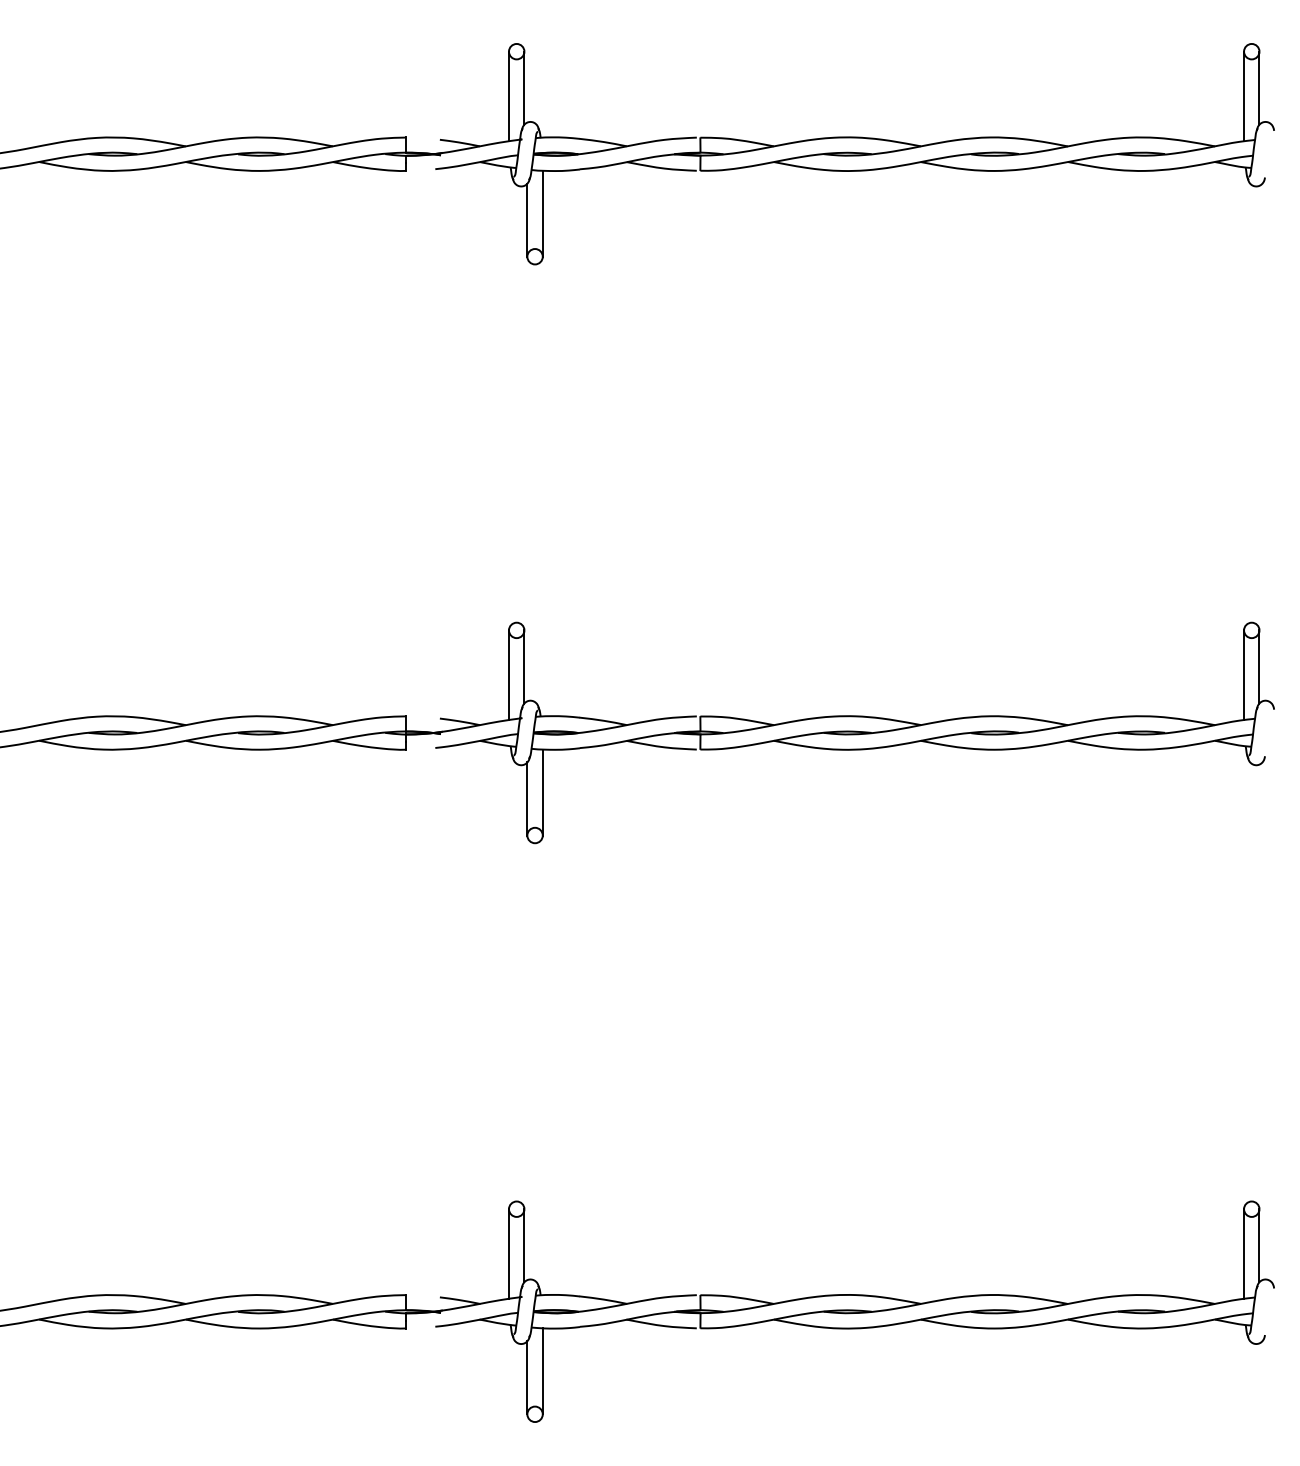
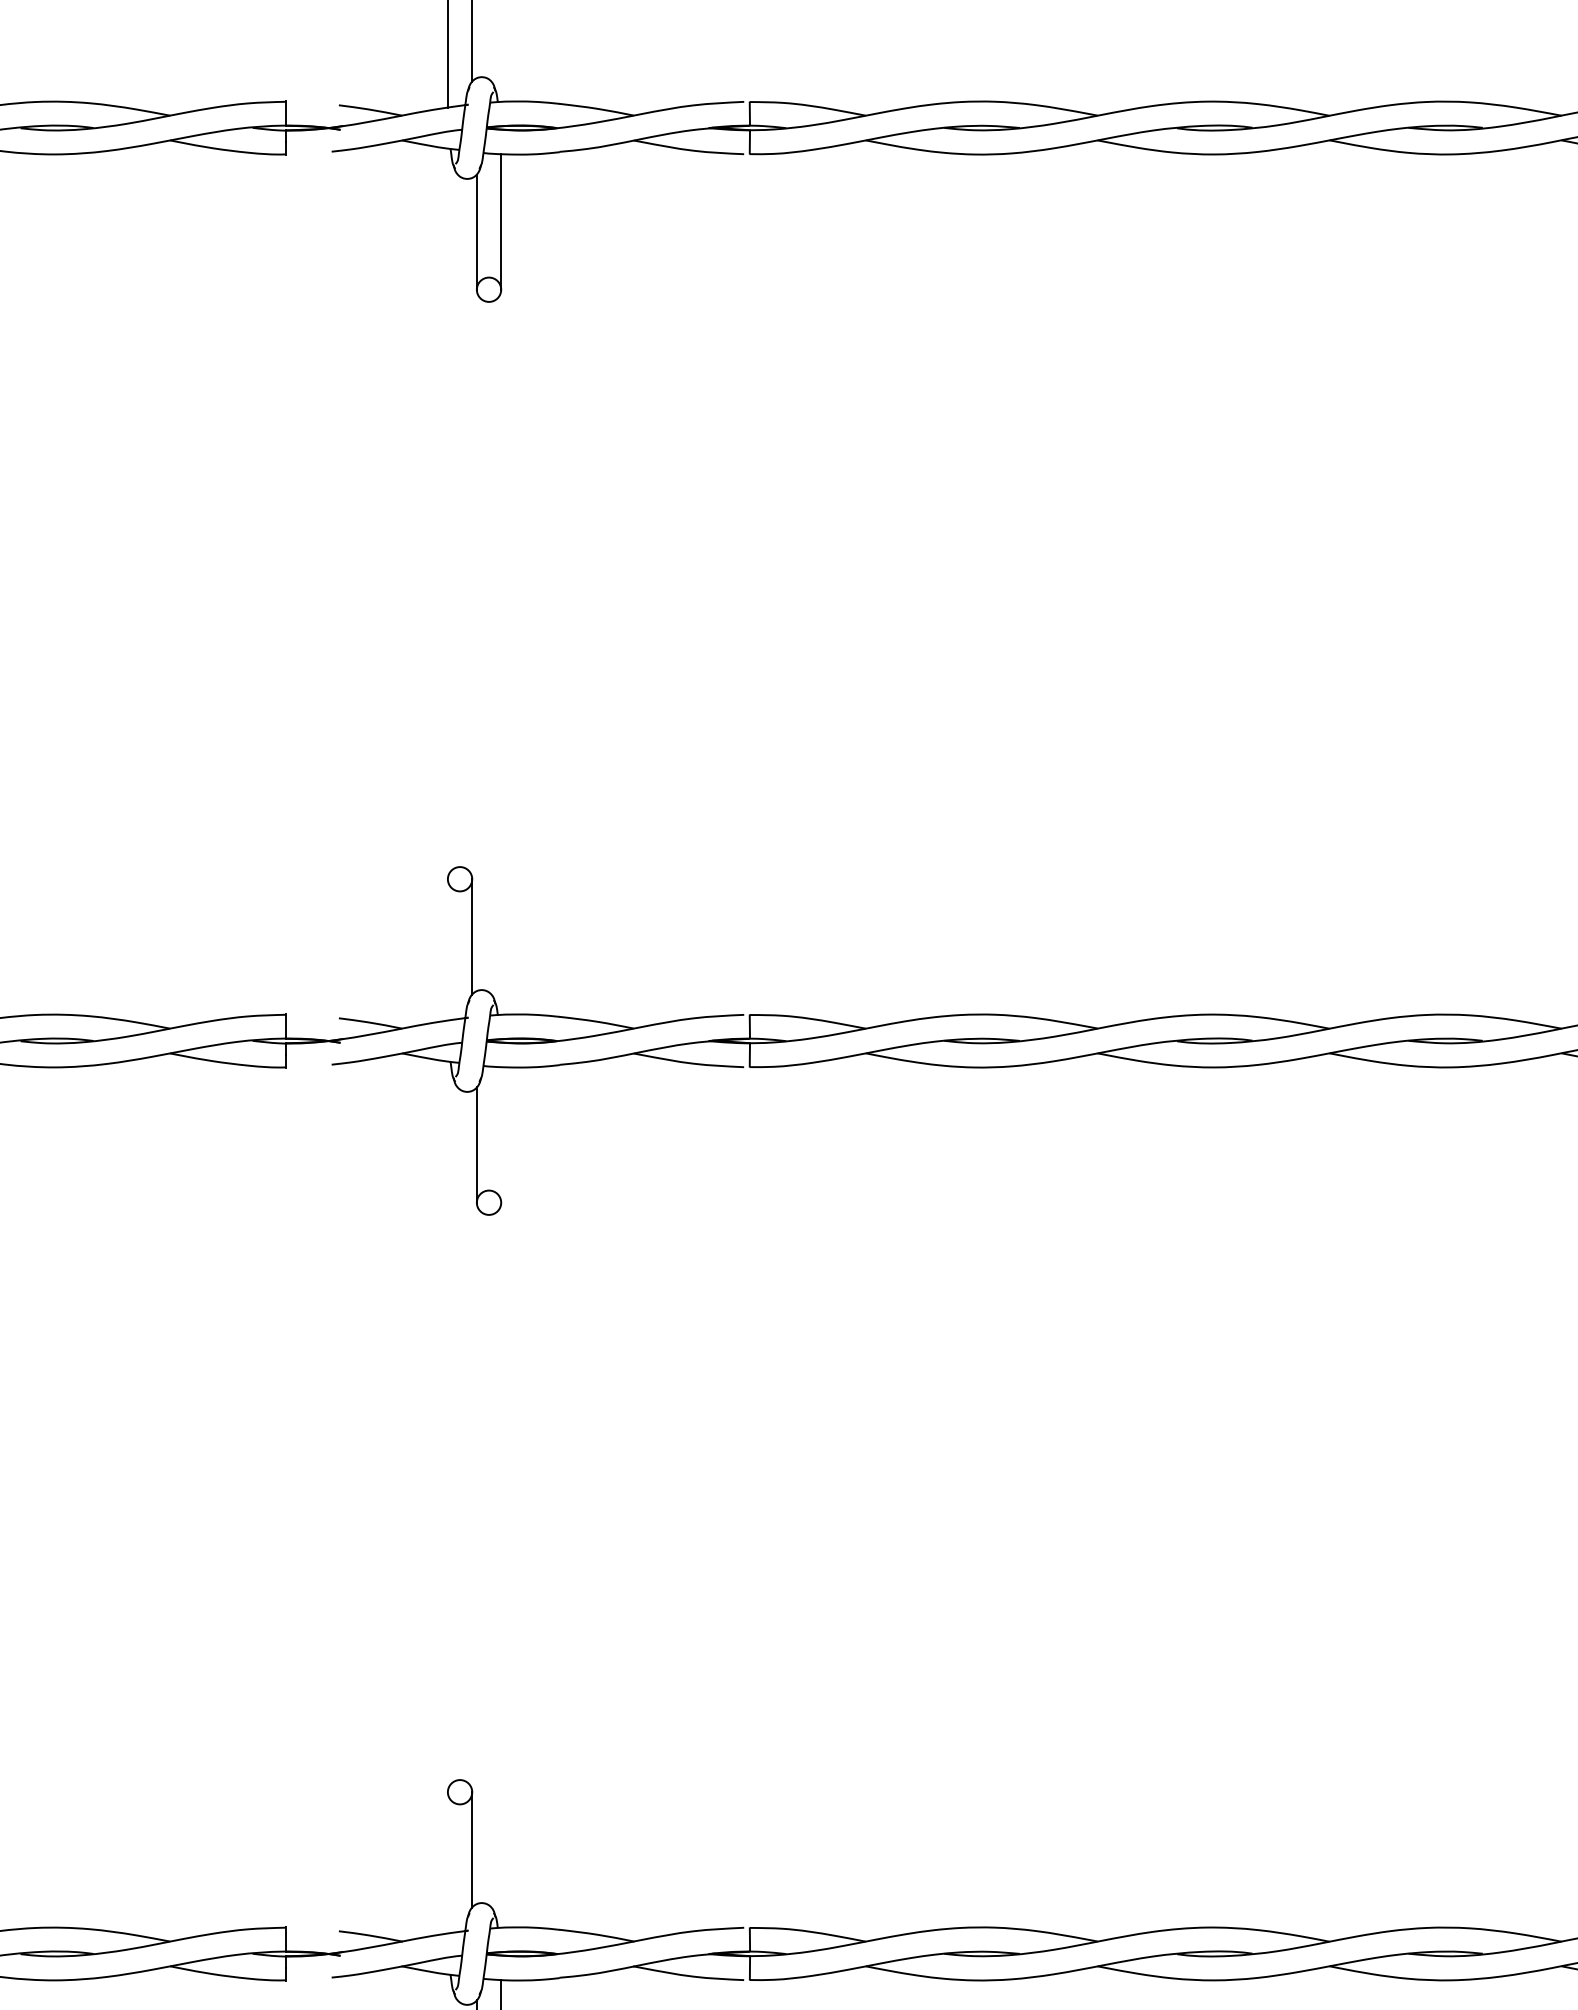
line: (508, 675) -> (447, 950), removed
line: (542, 792) -> (500, 1134), removed
line: (508, 1253) -> (447, 1862), removed

